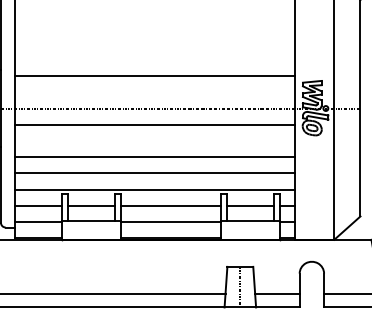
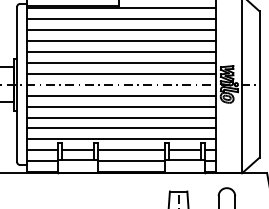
line: (154, 10) -> (120, 18), added
line: (154, 26) -> (120, 29), added
line: (154, 43) -> (120, 40), added
line: (154, 59) -> (120, 51), added
line: (154, 91) -> (120, 73), added
line: (154, 140) -> (120, 106), added

